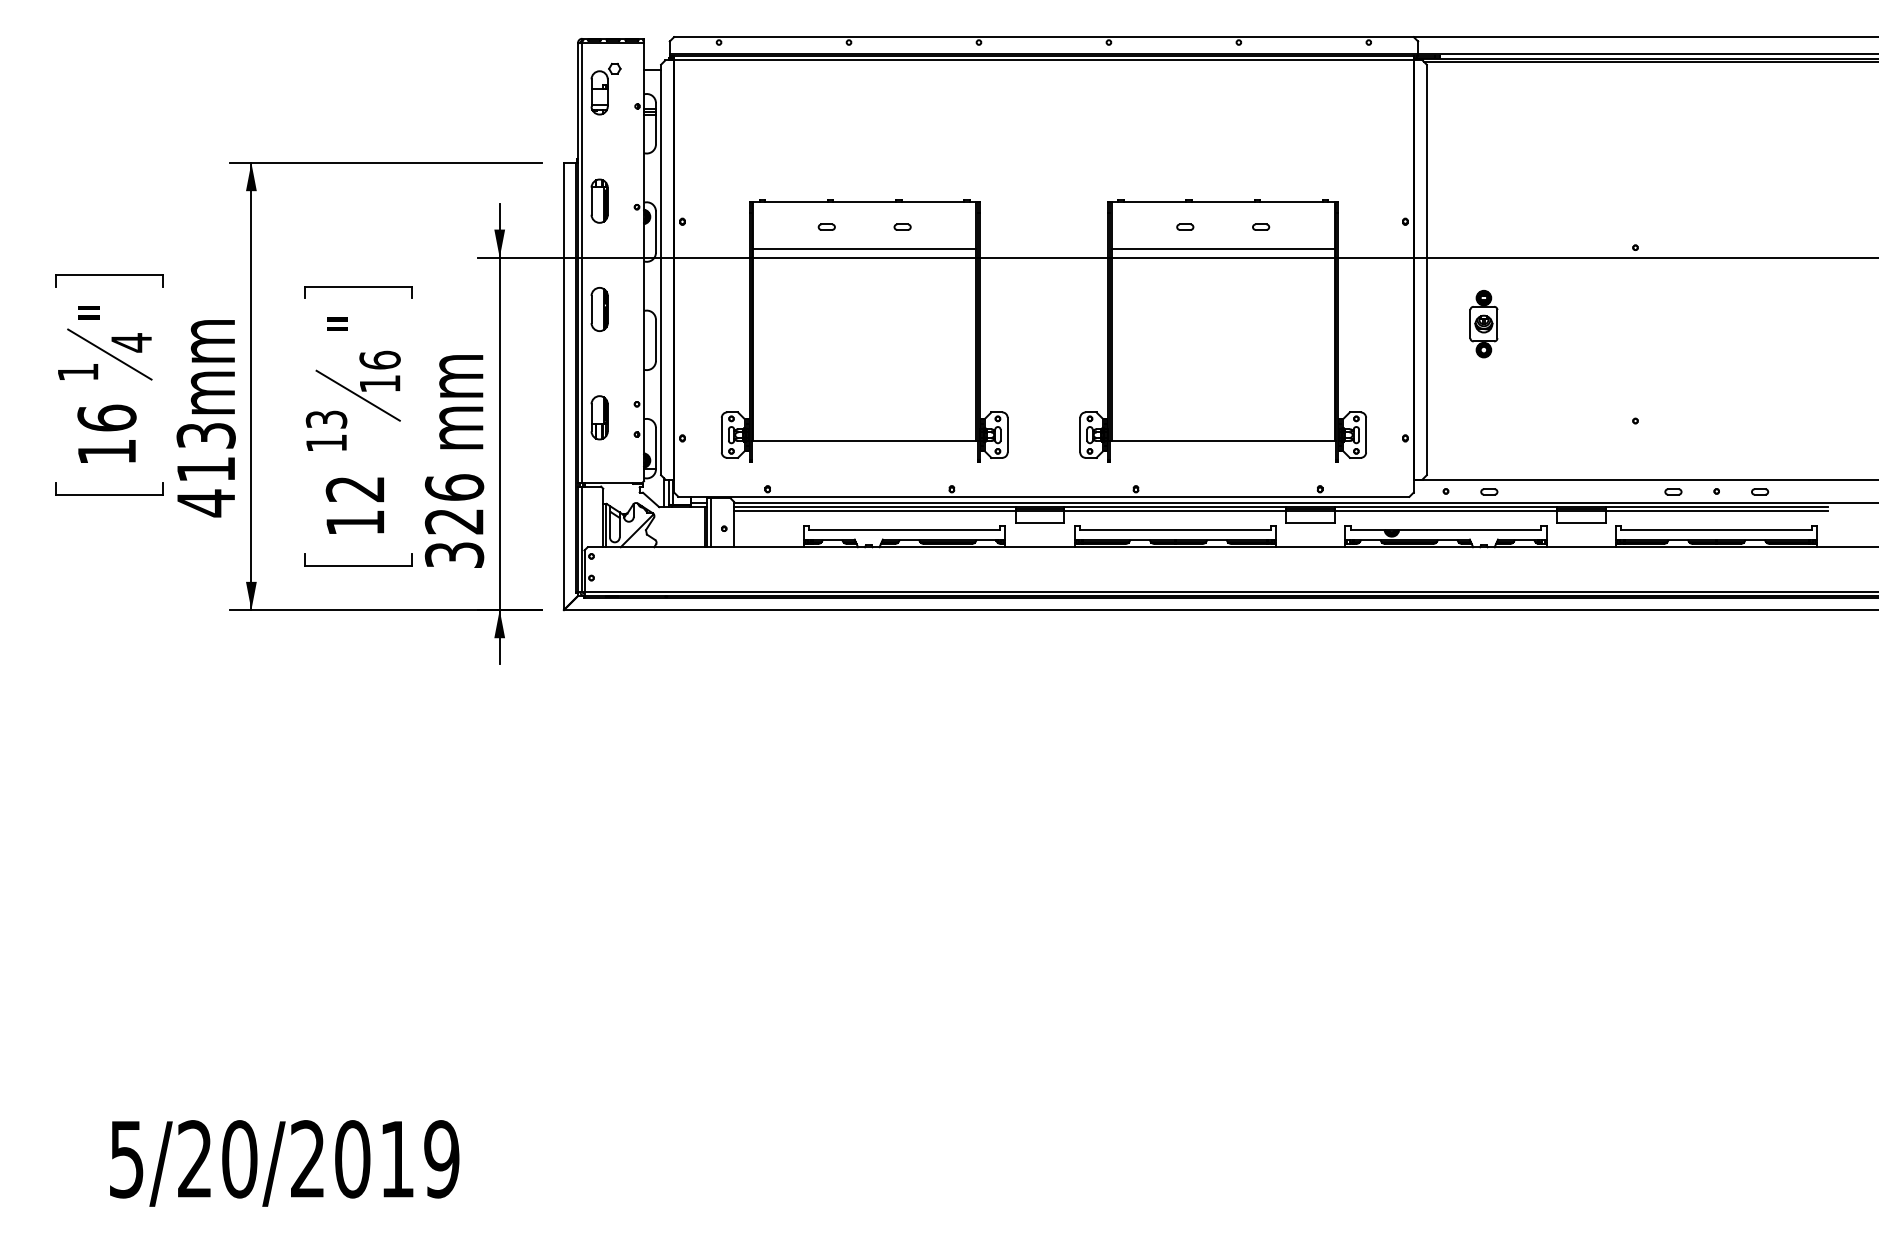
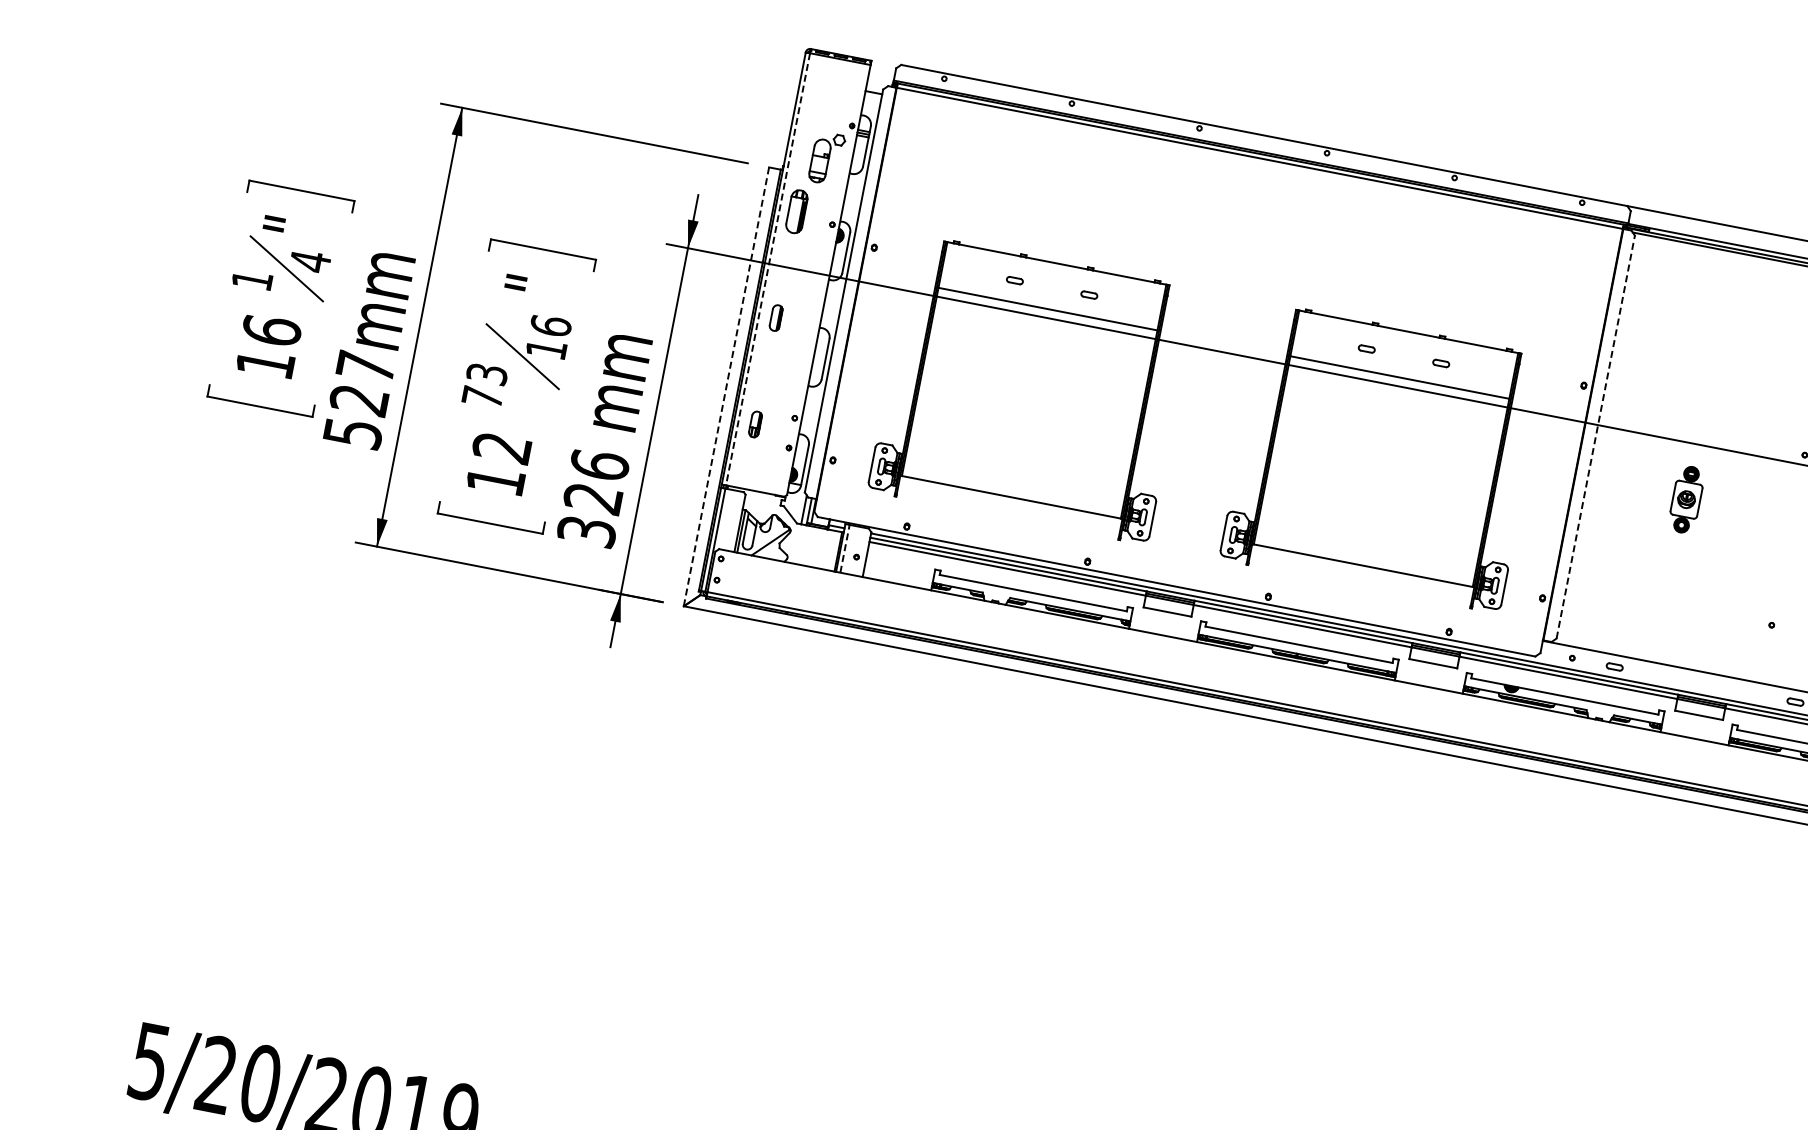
part: (605, 88) -> (826, 157), moved
line: (582, 263) -> (768, 269), solid -> dashed
line: (1426, 269) -> (1595, 436), solid -> dashed
part: (599, 309) -> (776, 318), size x0.6
part: (1483, 324) -> (1686, 500), moved
line: (563, 386) -> (726, 386), solid -> dashed
part: (599, 417) -> (755, 424), size x0.6
text: (326, 442) -> (482, 396), 13 -> 73
text: (205, 470) -> (358, 400), 413mm -> 527mm
line: (711, 522) -> (845, 548), solid -> dashed

